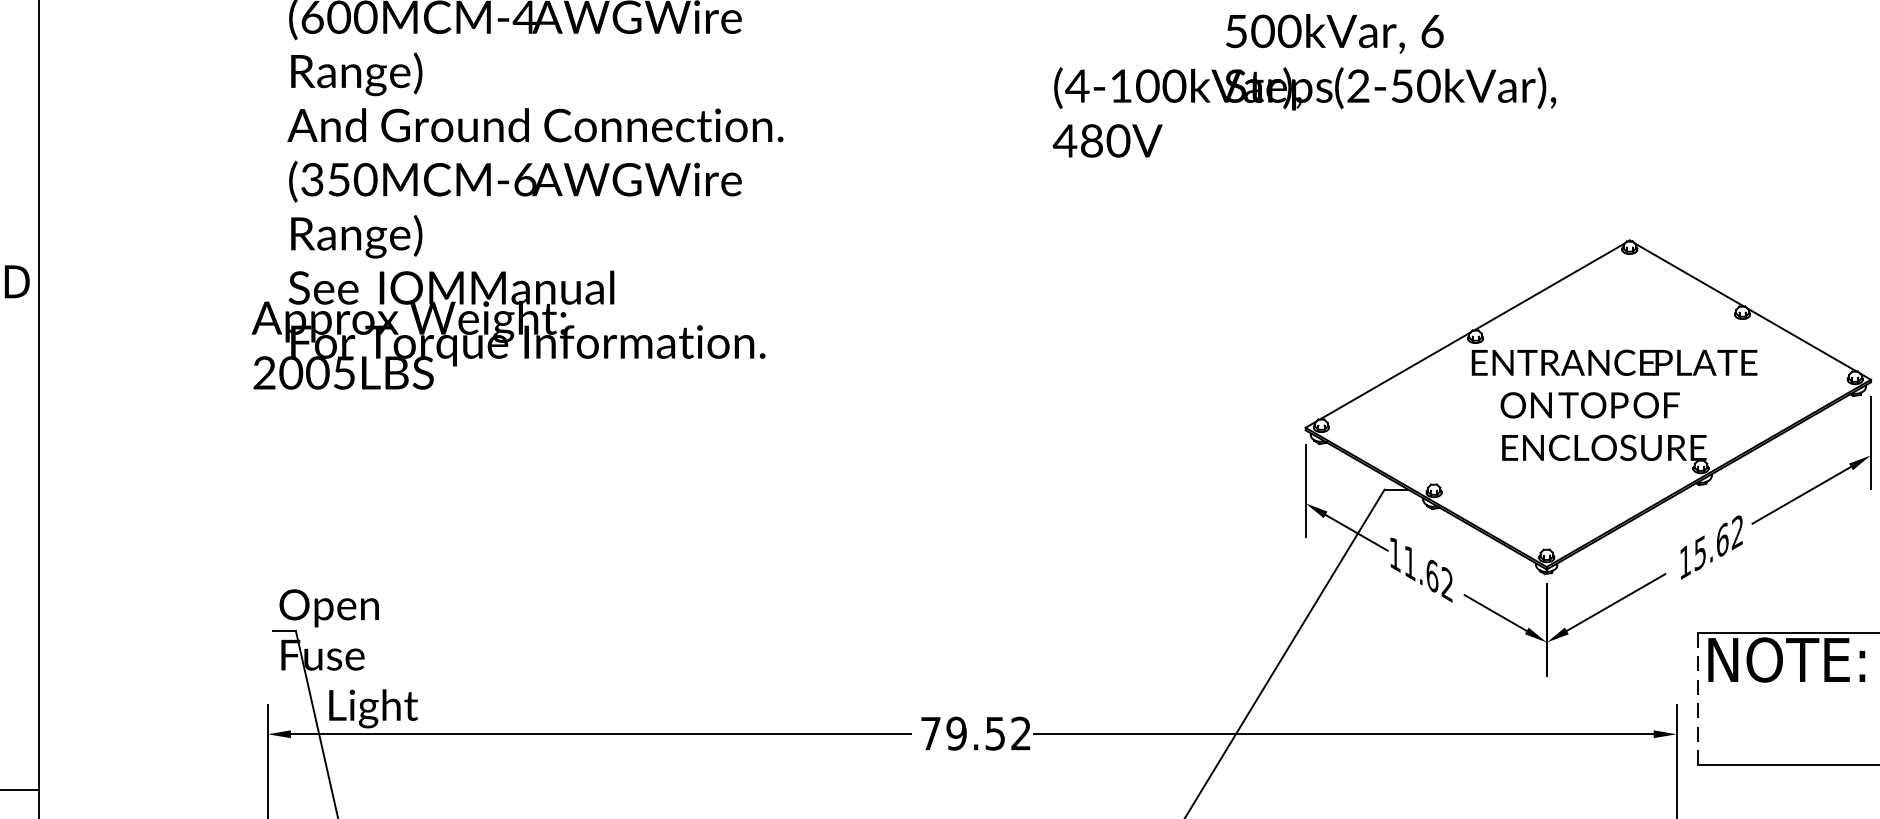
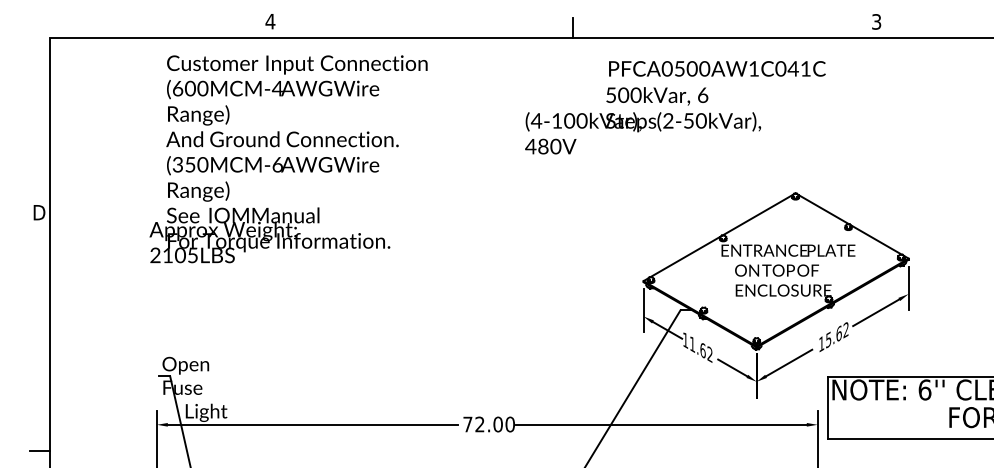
text: (290, 373) -> (167, 255), 2005LBS -> 2105LBS
line: (1697, 699) -> (827, 408), dashed -> solid
text: (987, 733) -> (494, 424), 79.52 -> 72.00

